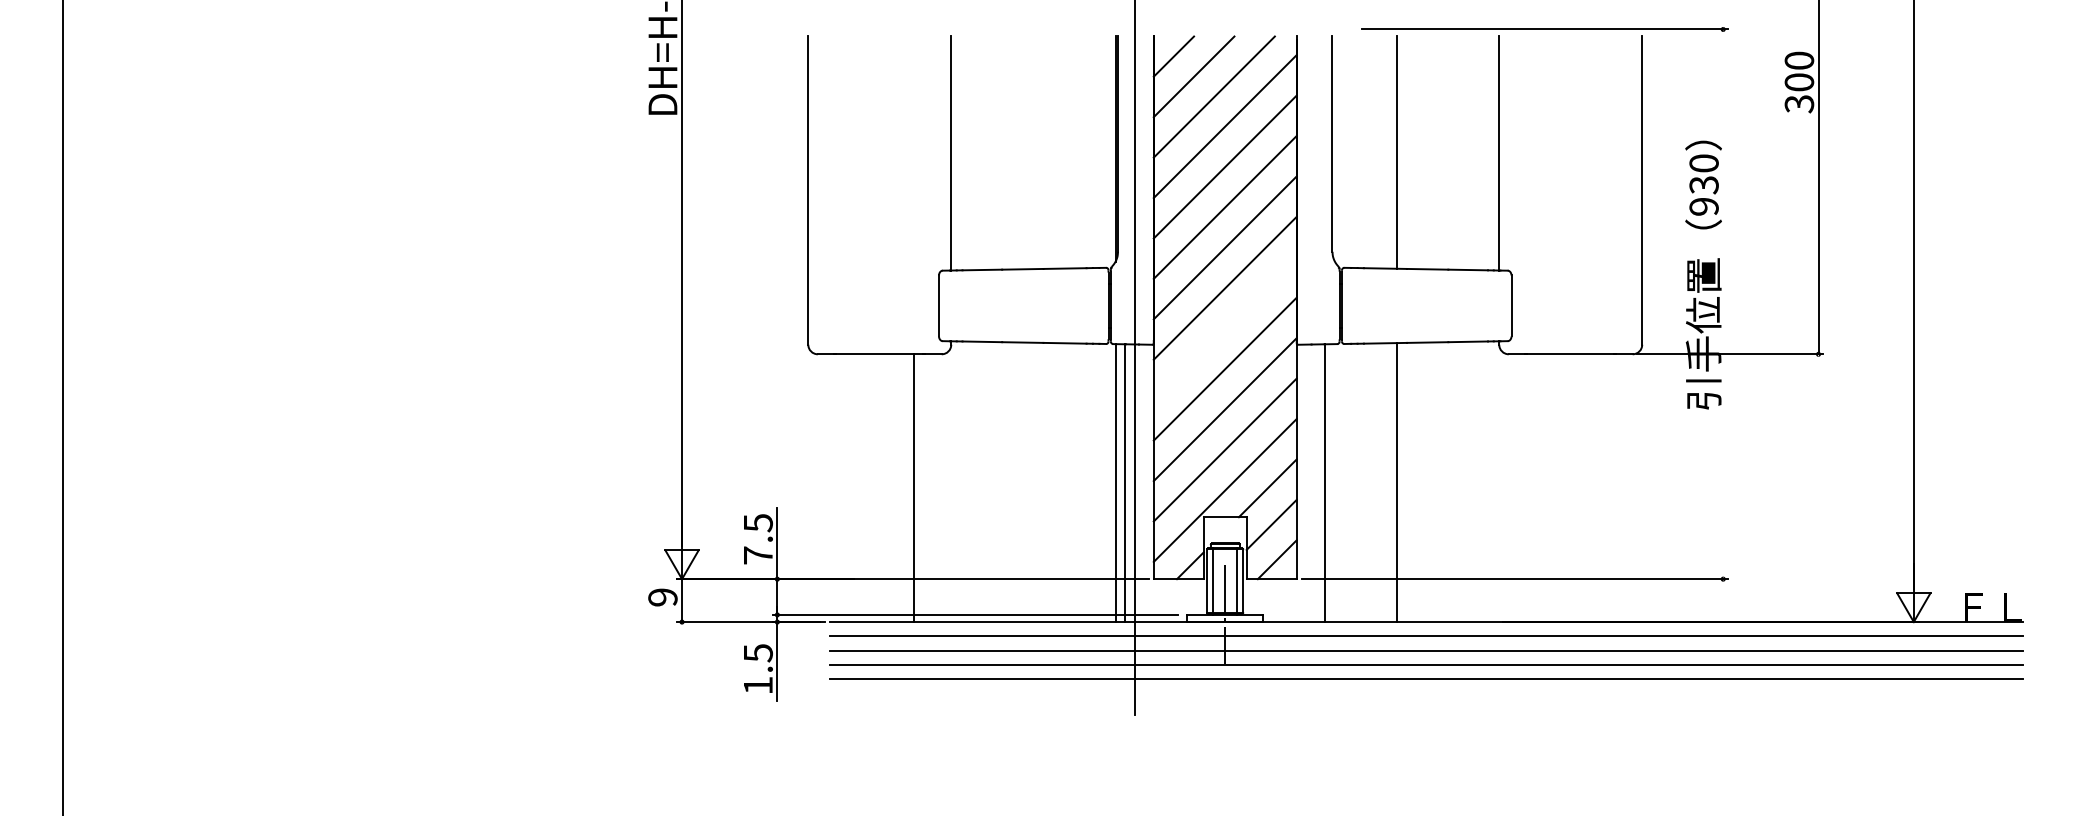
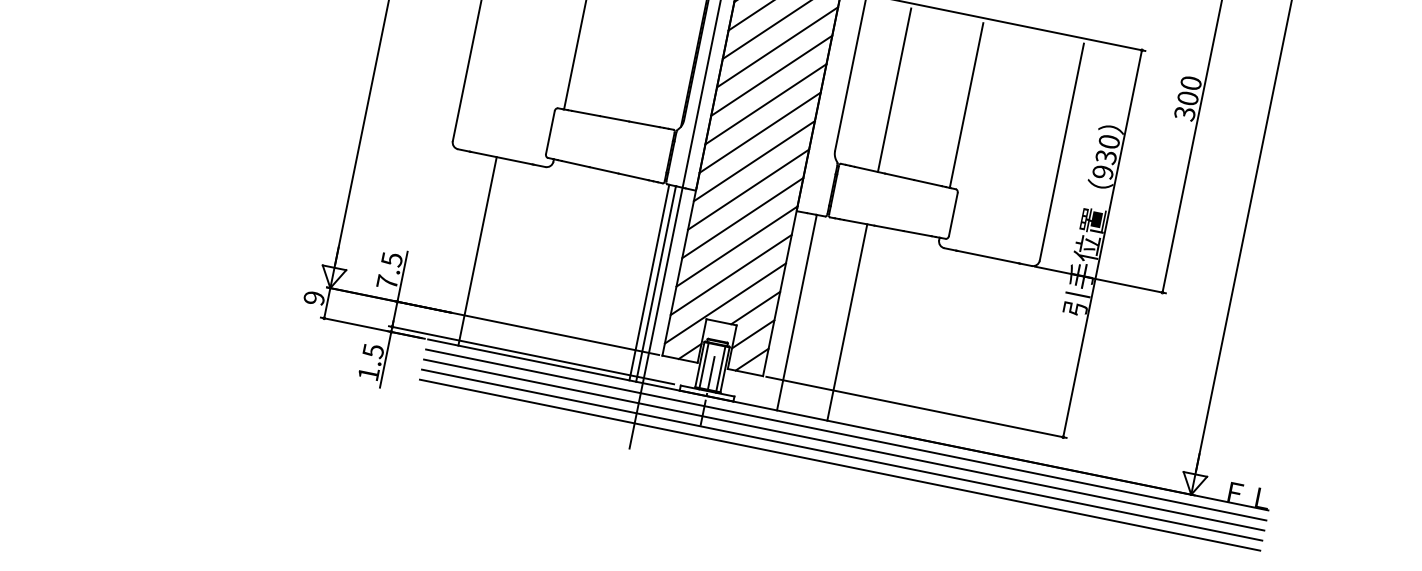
line: (1723, 304) -> (1102, 243), added
line: (1224, 328) -> (748, 189), added
line: (913, 488) -> (477, 251), moved

